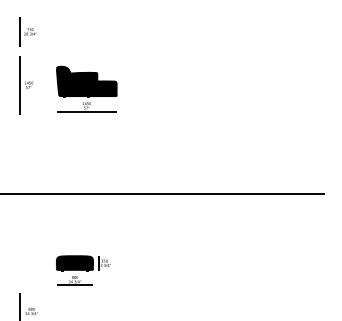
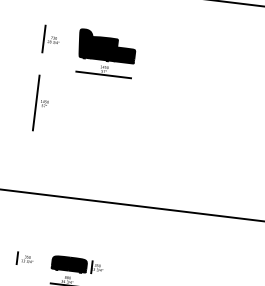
part: (25, 85) -> (41, 103), moved
part: (86, 88) -> (106, 52), moved
part: (27, 263) -> (24, 259), added

